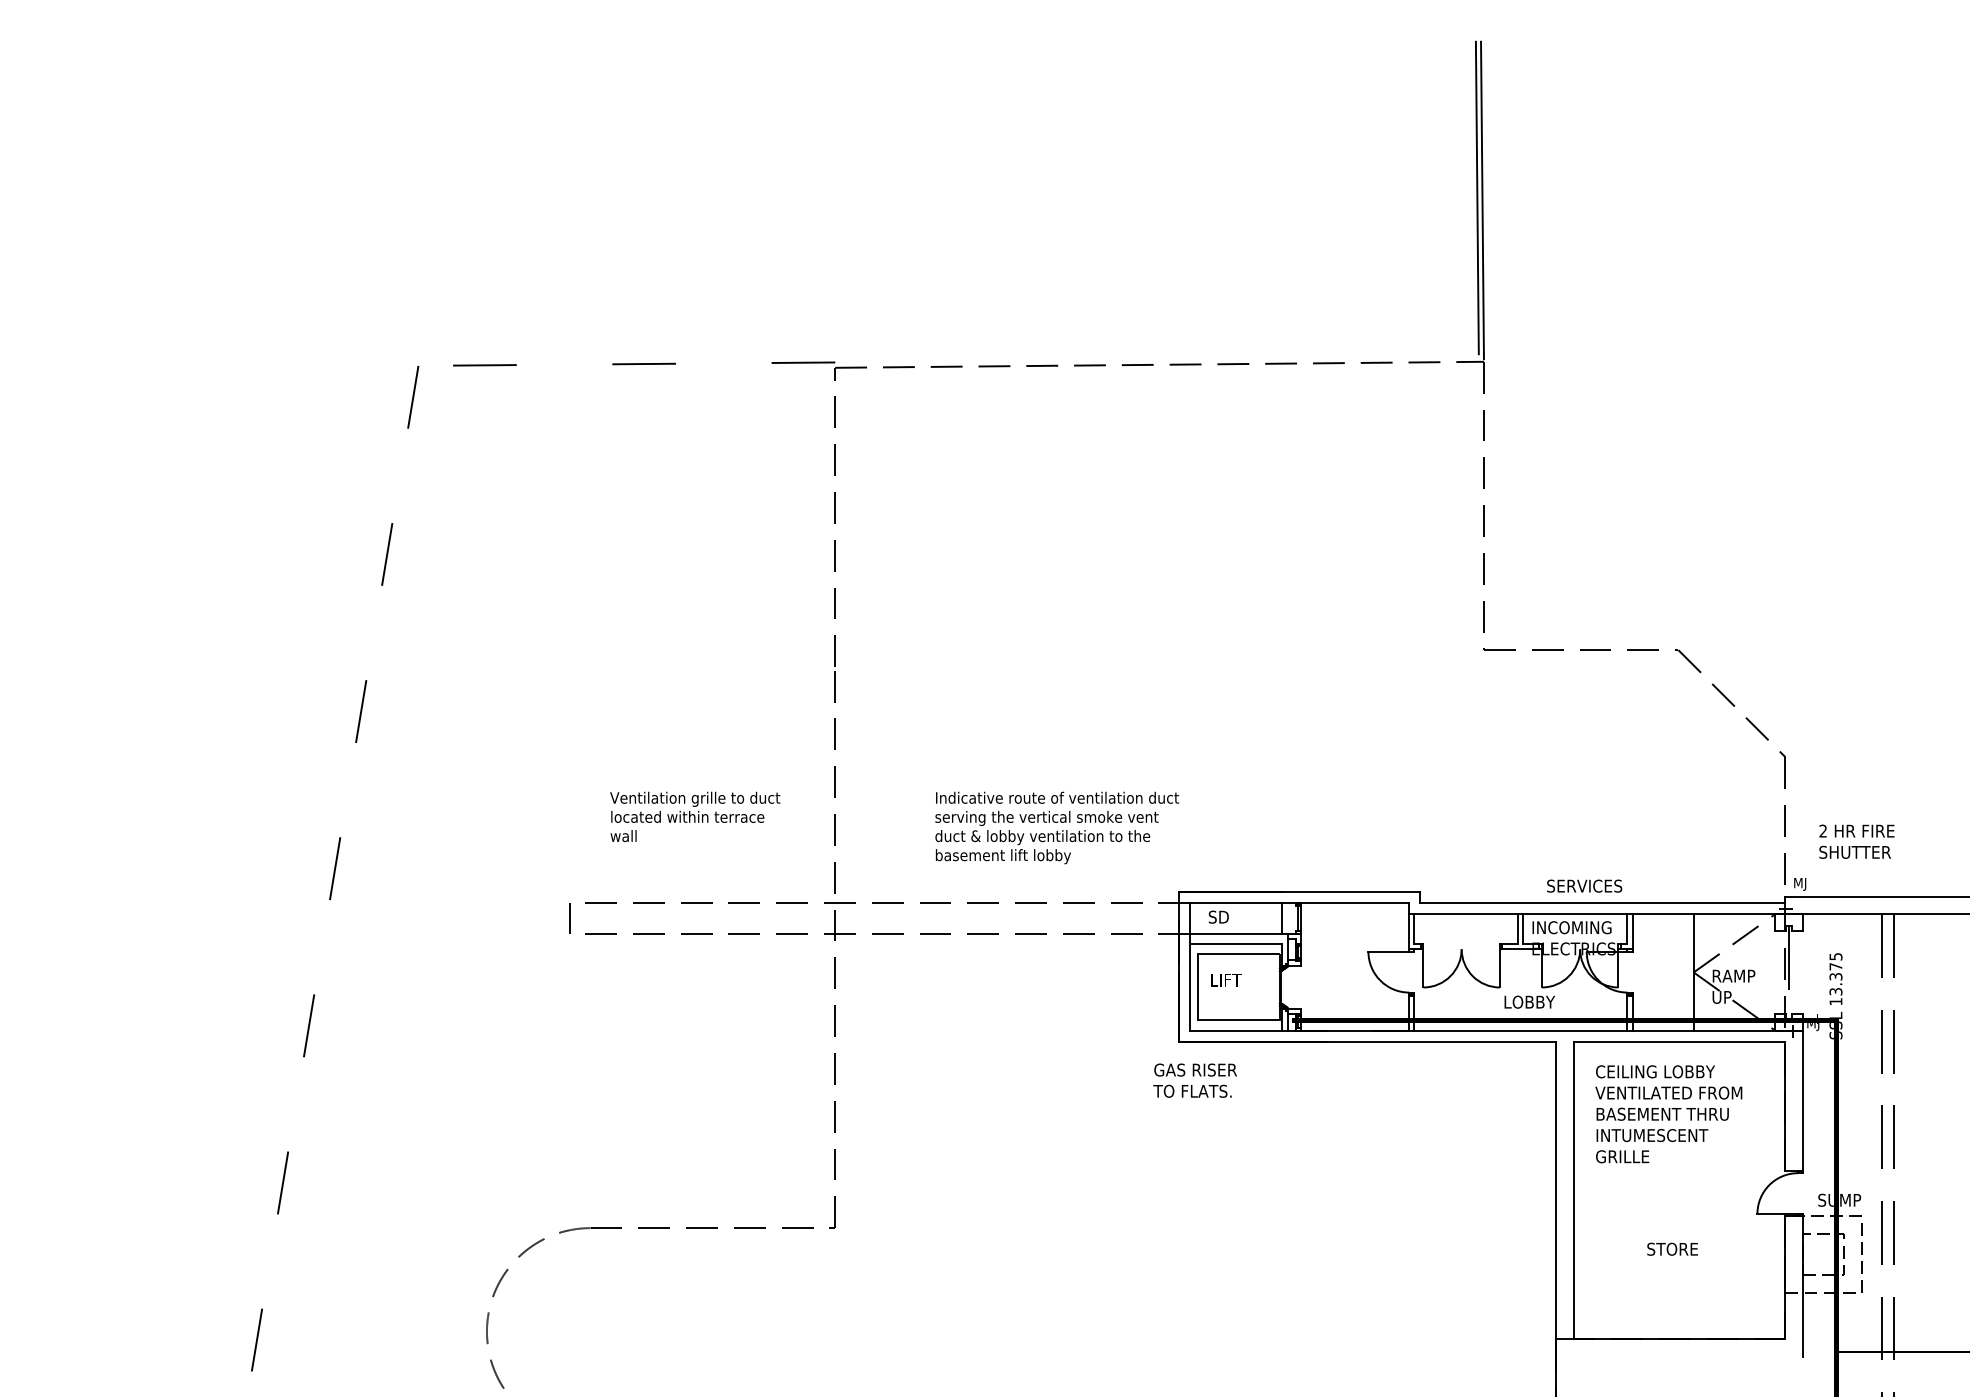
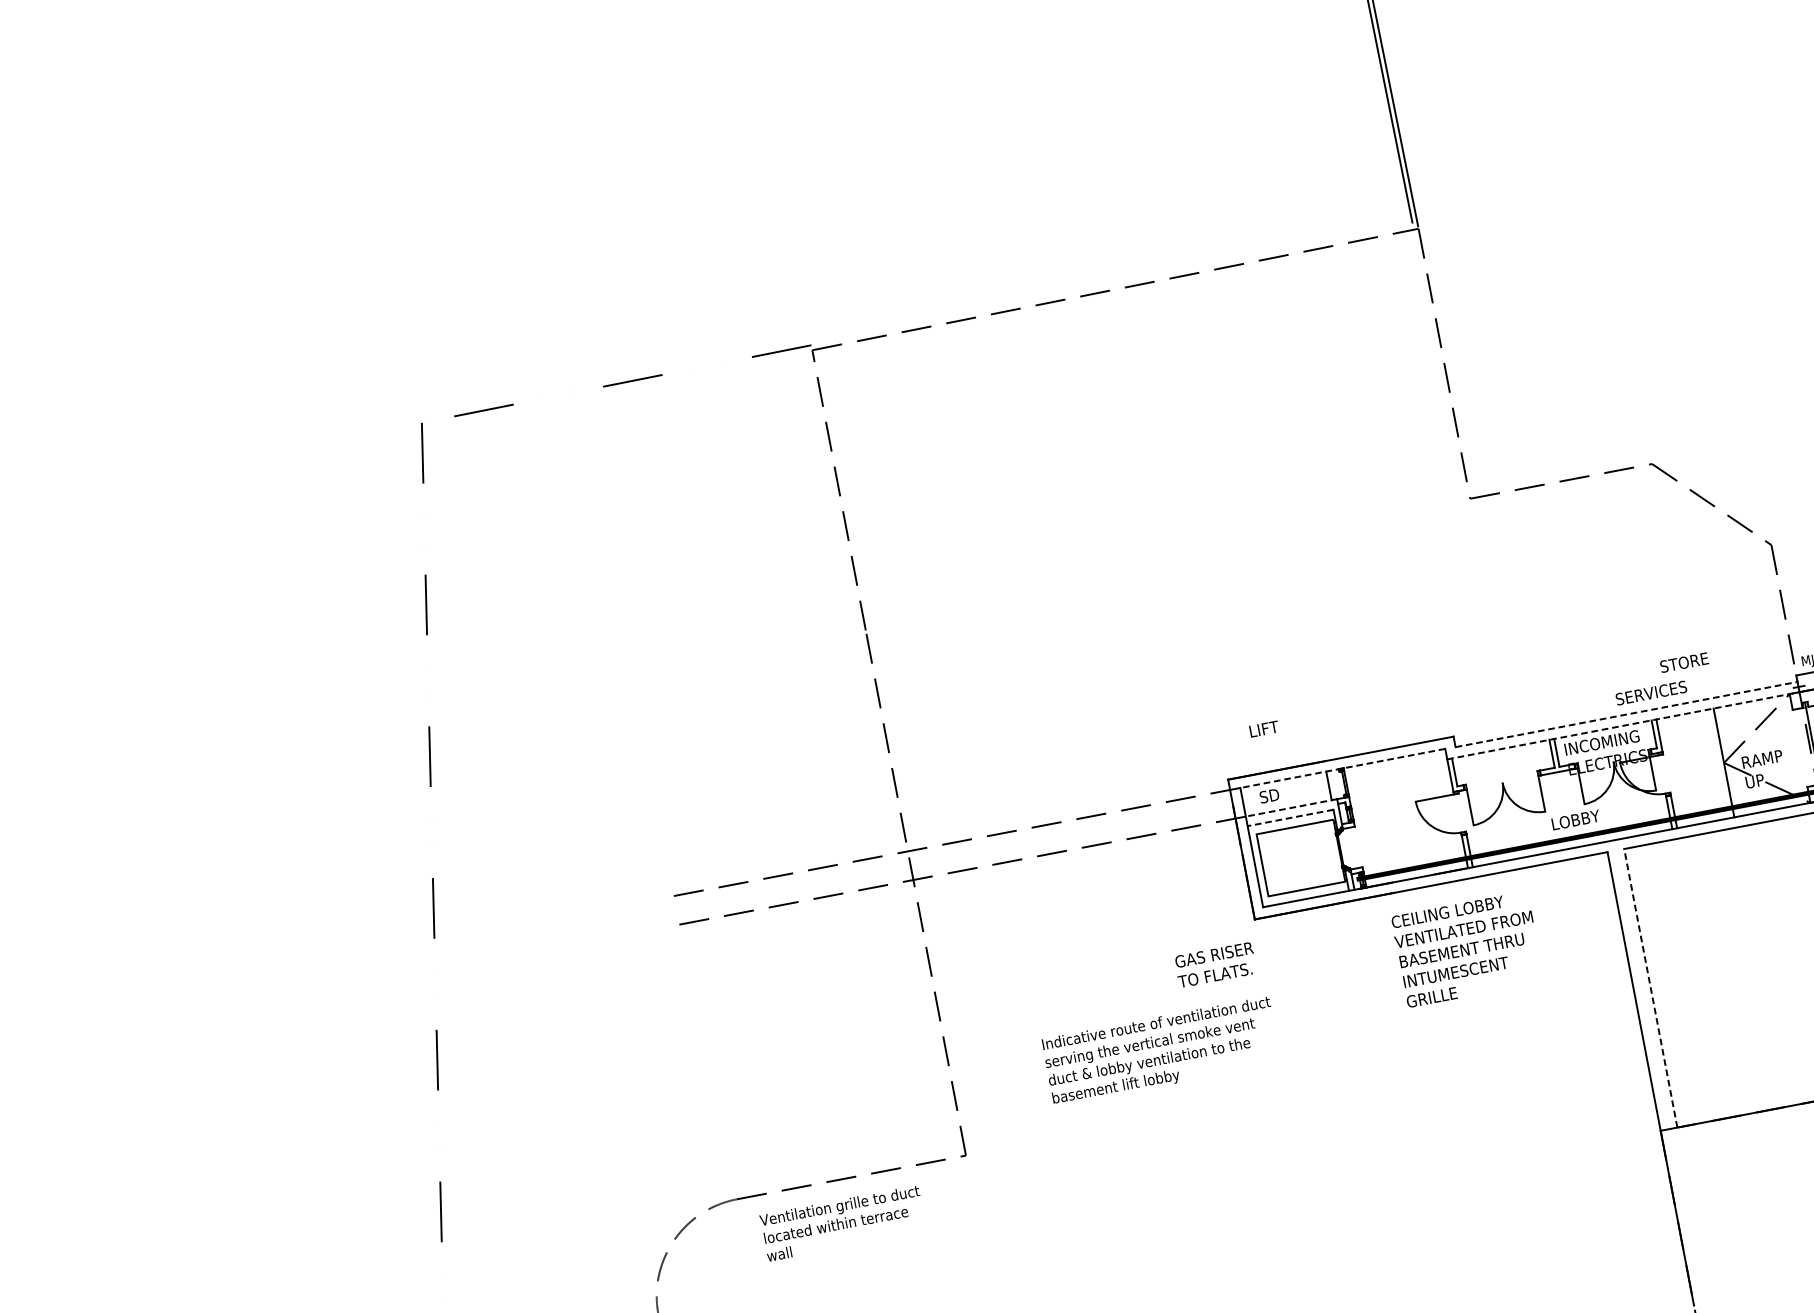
text: (695, 816) -> (843, 1223), moved
text: (1057, 827) -> (1161, 1050), moved
text: (1584, 885) -> (1651, 692), moved
line: (1299, 903) -> (1342, 768), solid -> dashed
line: (1602, 903) -> (1626, 714), solid -> dashed
line: (1597, 914) -> (1623, 725), solid -> dashed
line: (570, 918) -> (662, 913), removed
line: (1239, 933) -> (1291, 807), solid -> dashed
line: (1236, 943) -> (1290, 817), solid -> dashed
text: (1226, 980) -> (1264, 729), moved
text: (1194, 1080) -> (1215, 964), moved
text: (1668, 1114) -> (1467, 949), moved
line: (1573, 1190) -> (1650, 988), solid -> dashed
text: (1672, 1248) -> (1684, 661), moved

